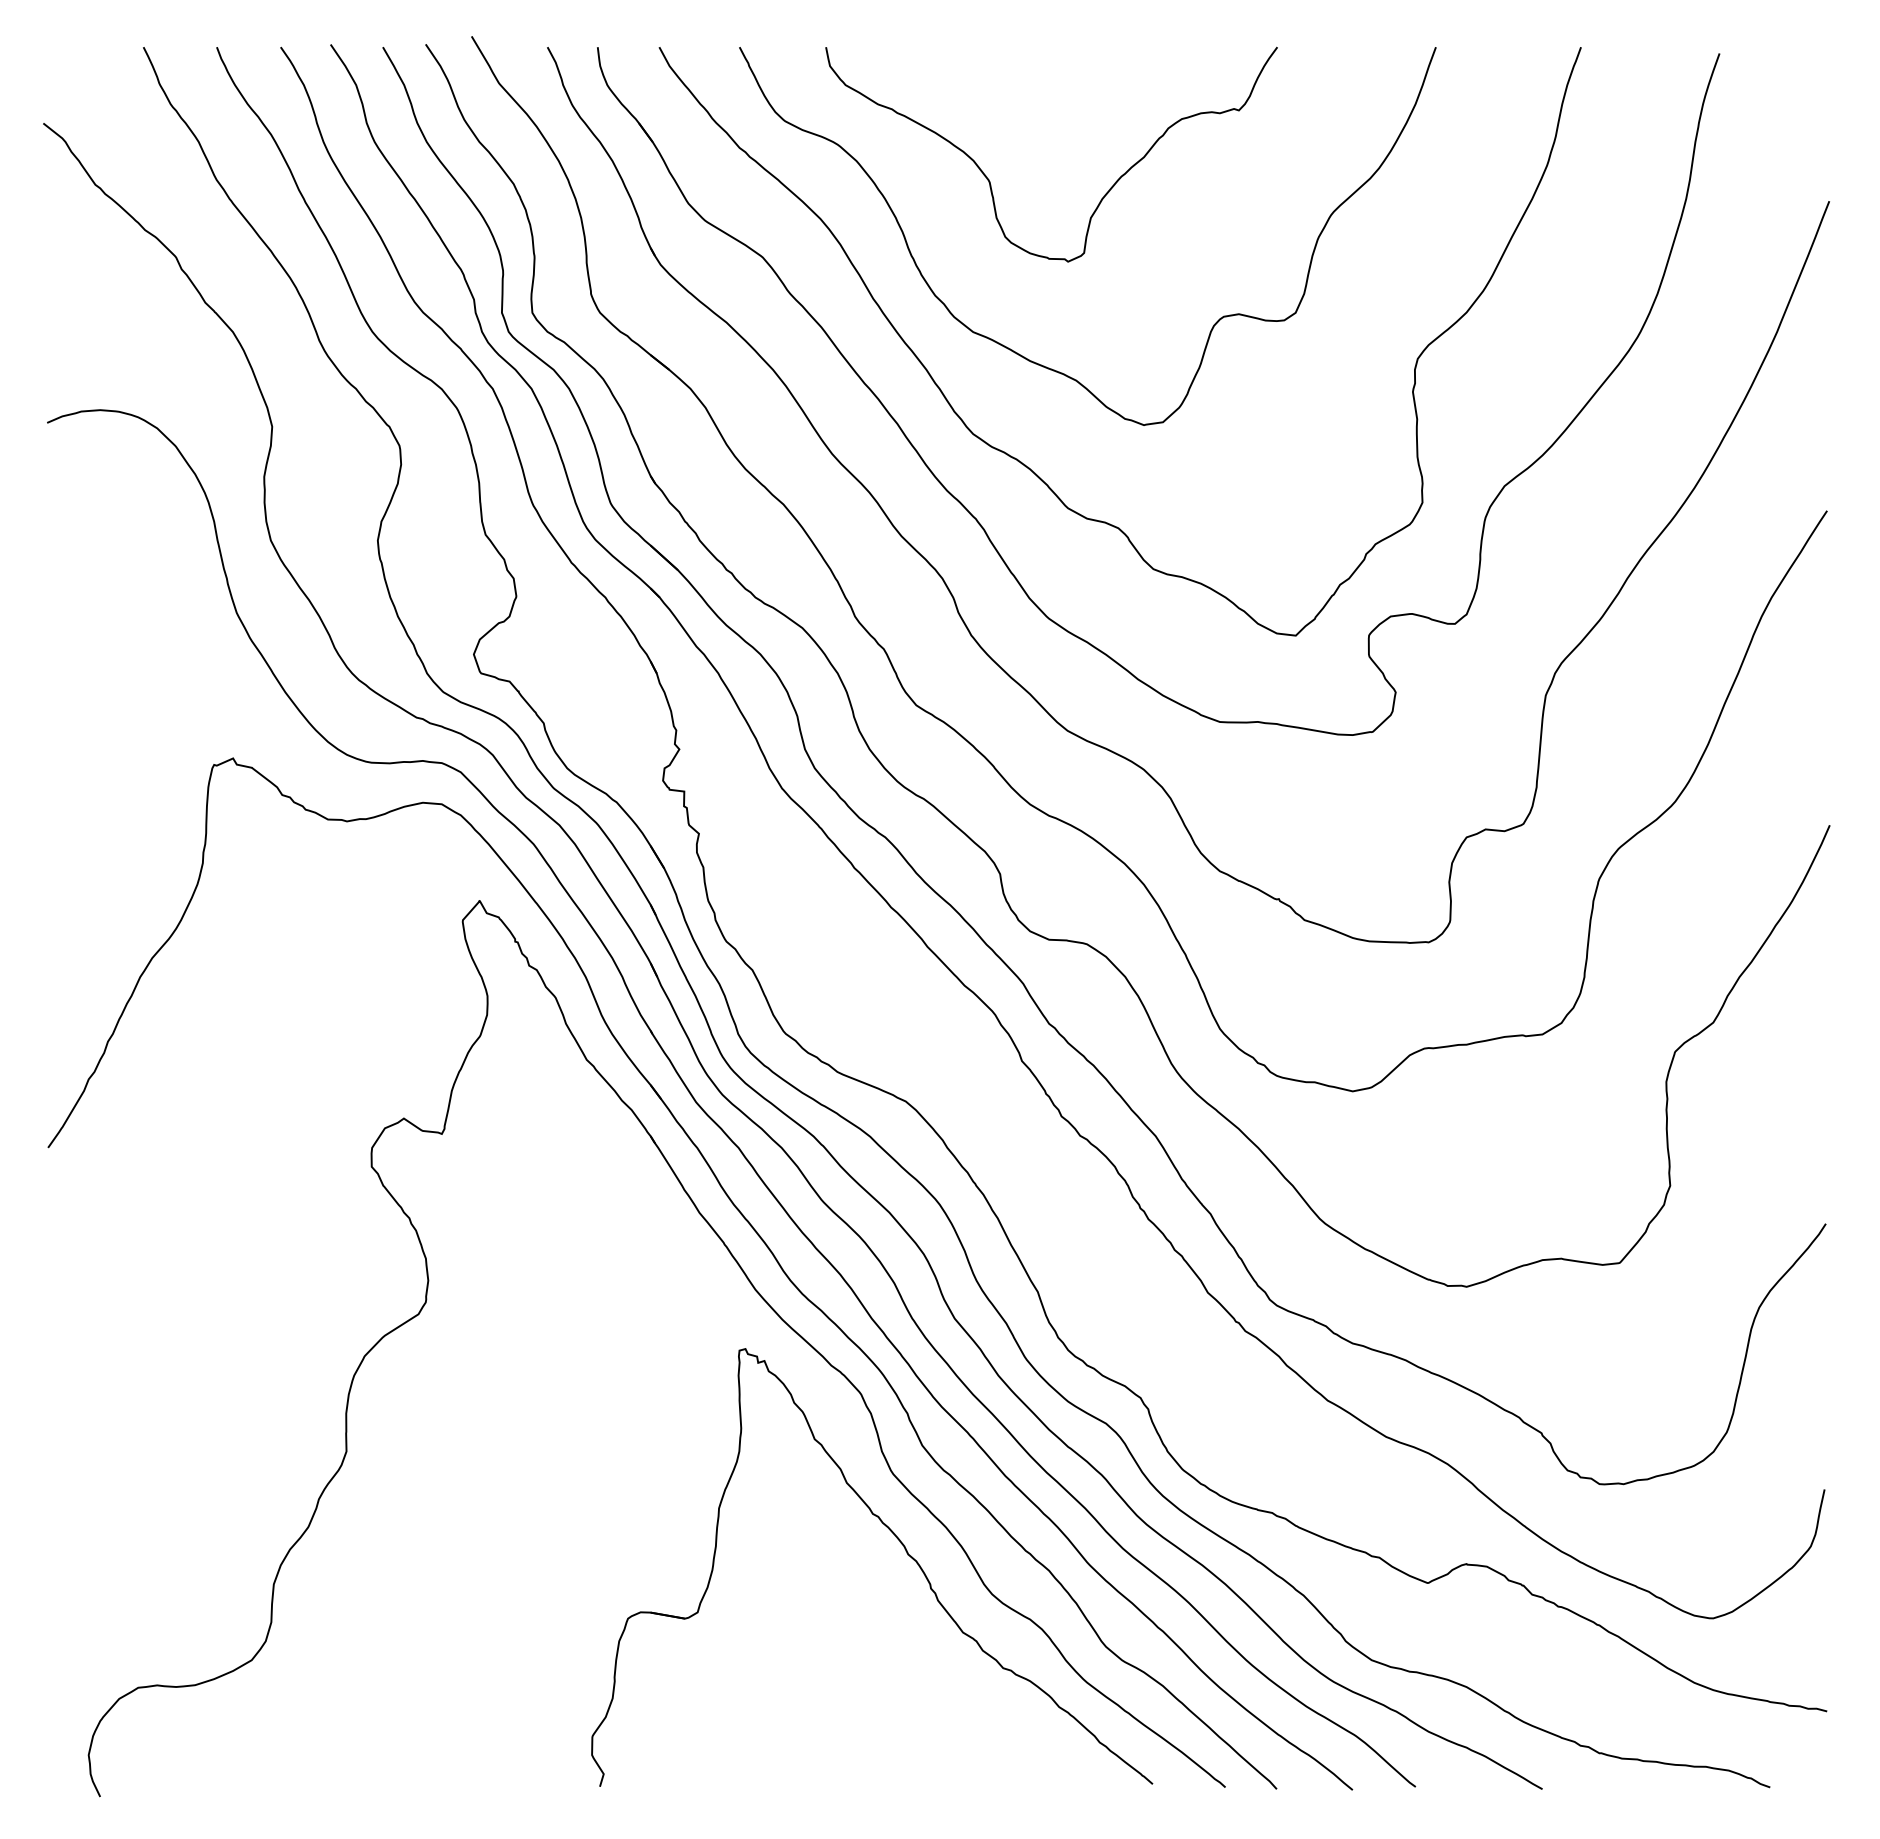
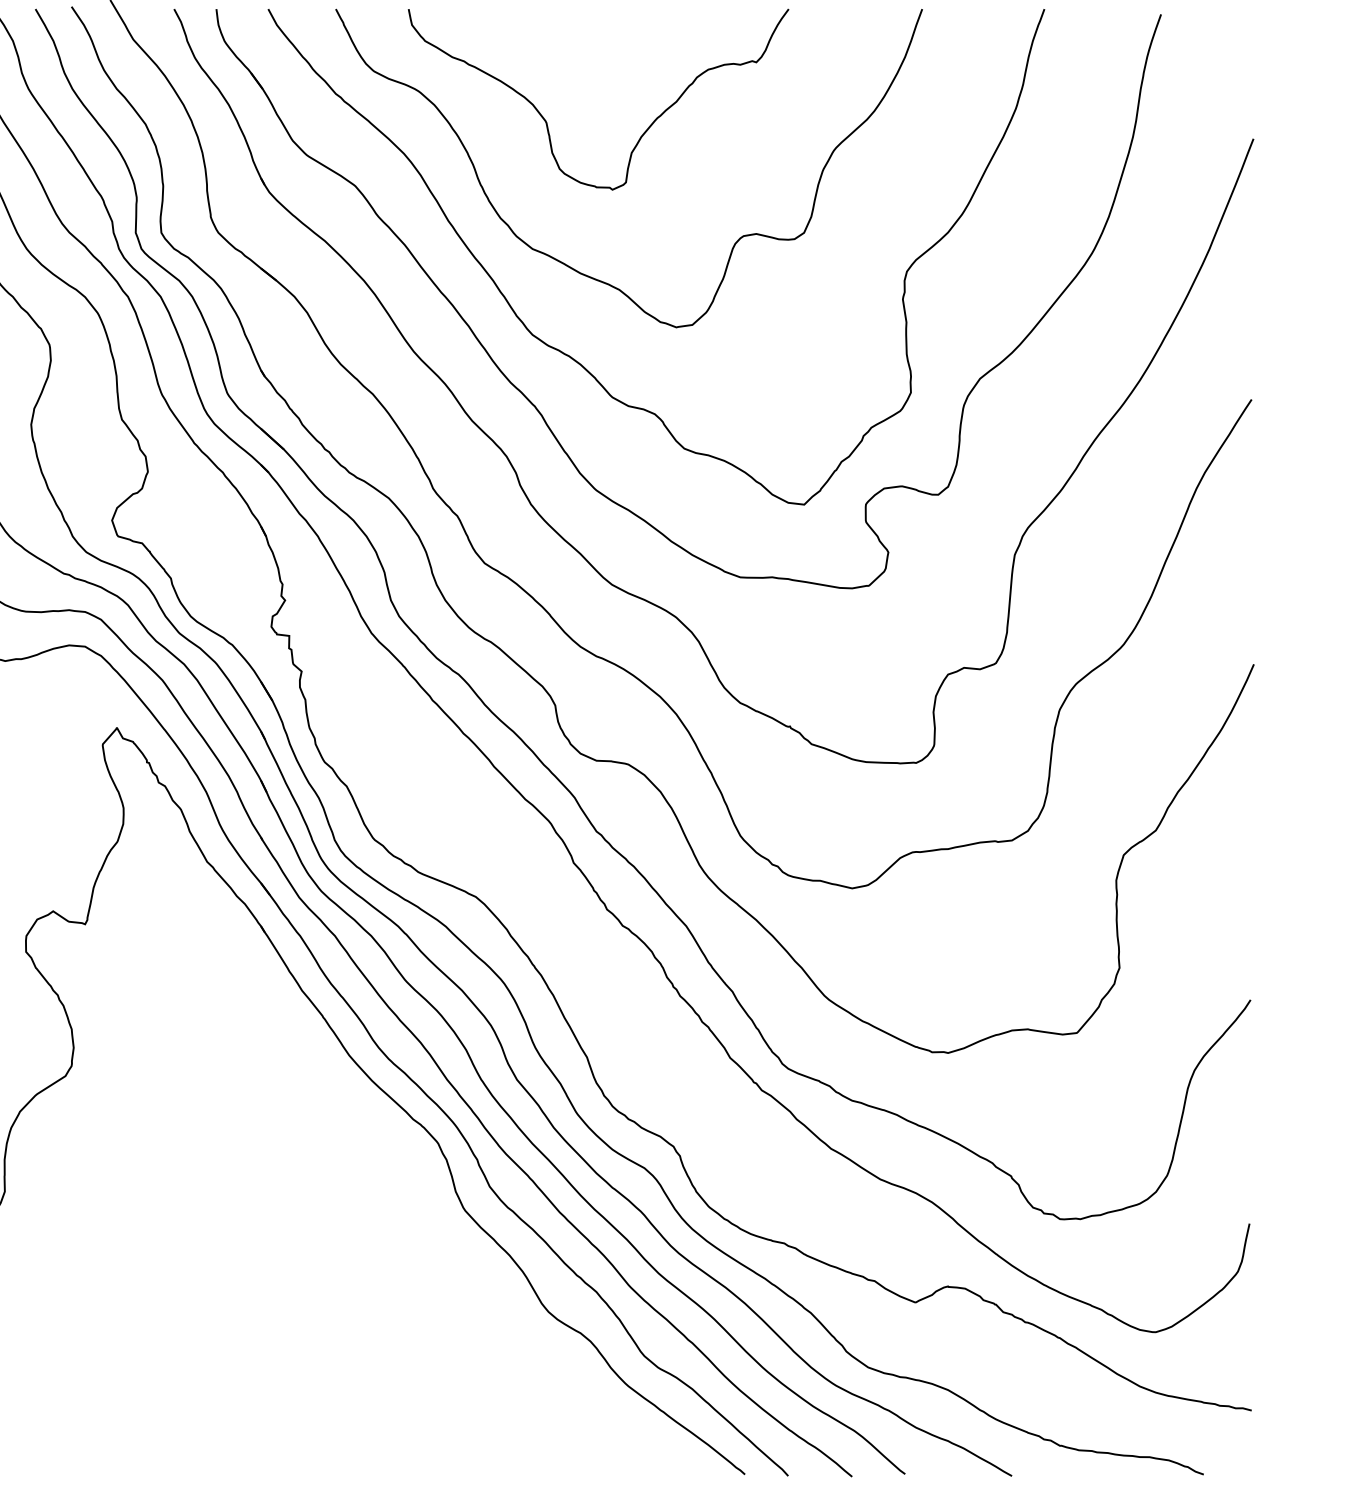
part: (905, 1551) -> (475, 1275), removed

